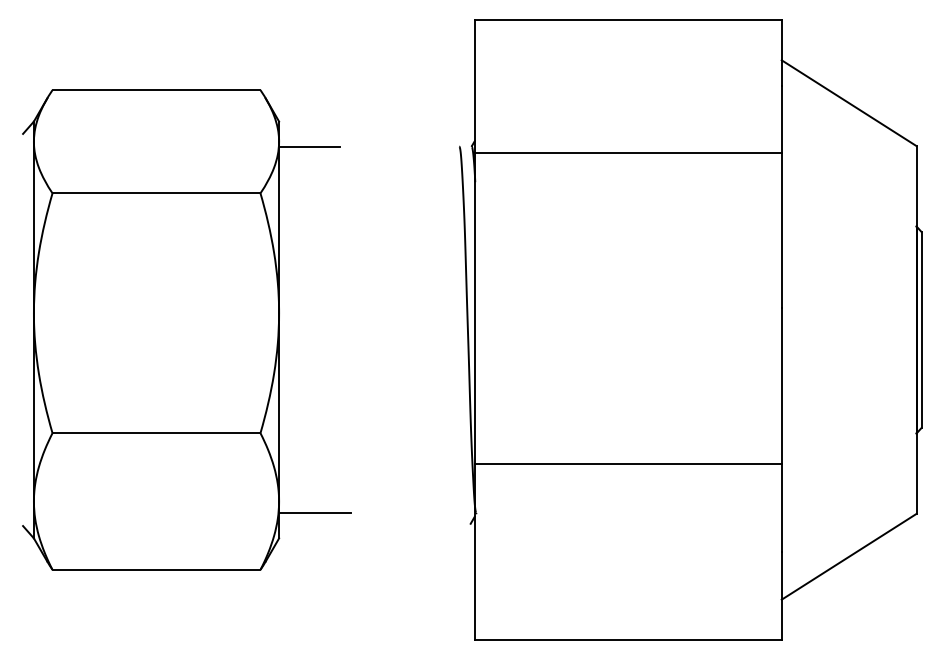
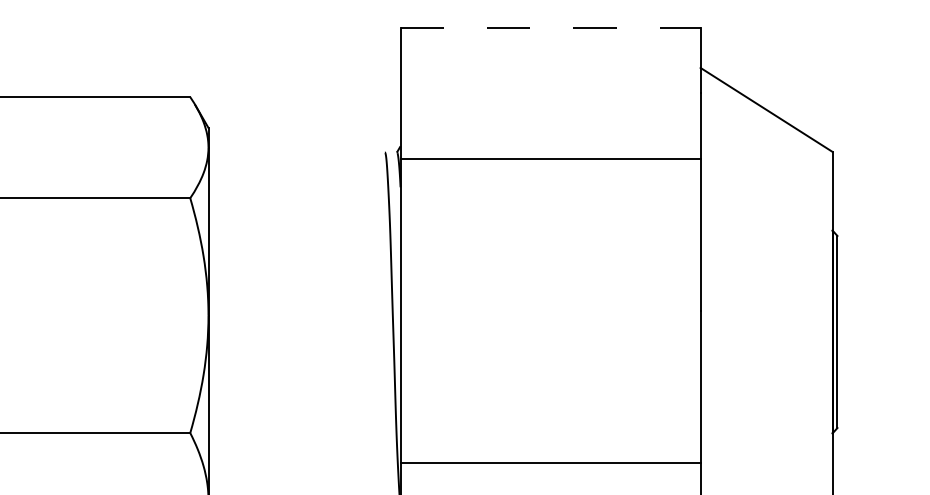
line: (628, 19) -> (550, 27), solid -> dashed
line: (309, 146) -> (238, 152), removed

